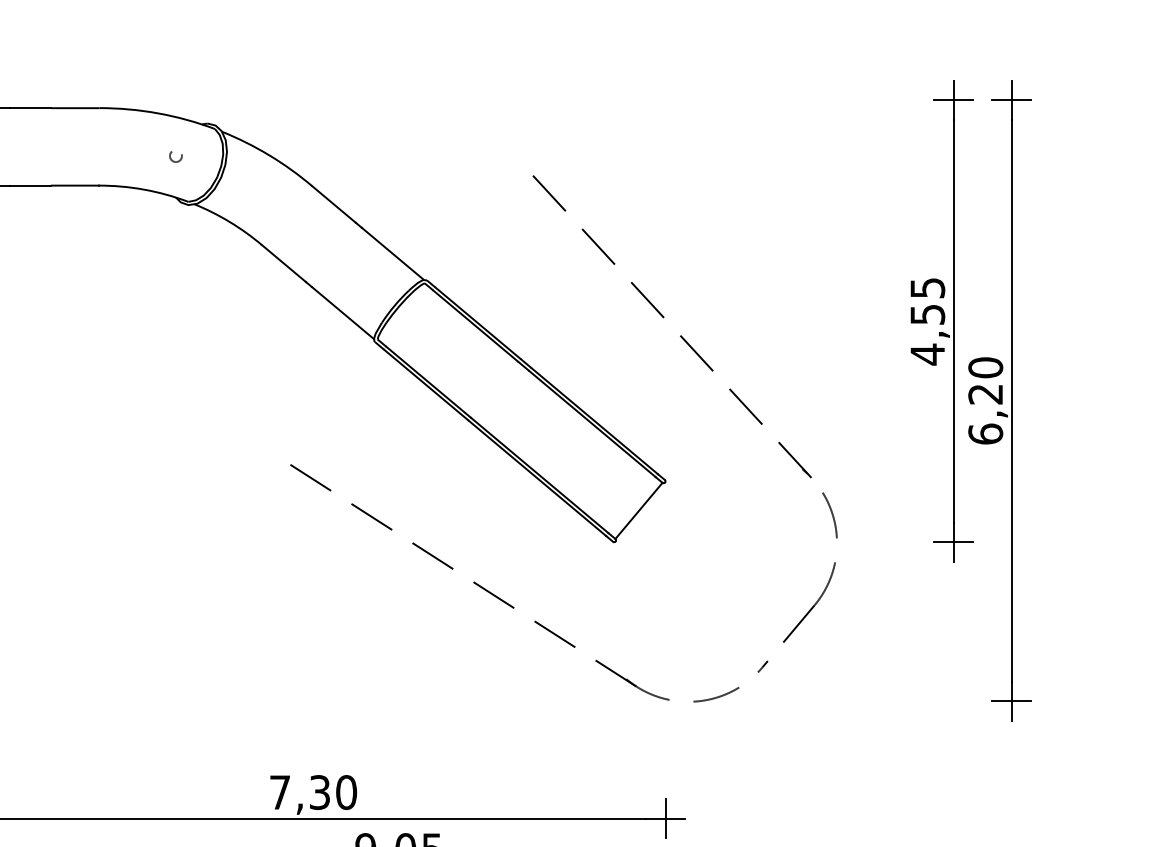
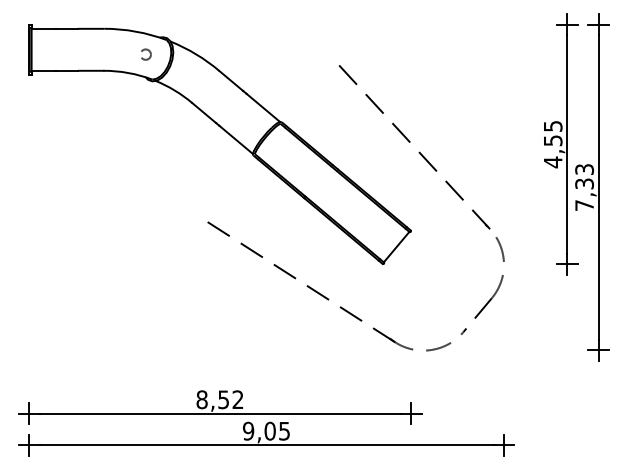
circle: (175, 155) -> (145, 54), size x1.6
text: (985, 400) -> (584, 187), 6,20 -> 7,33
text: (312, 792) -> (219, 399), 7,30 -> 8,52

